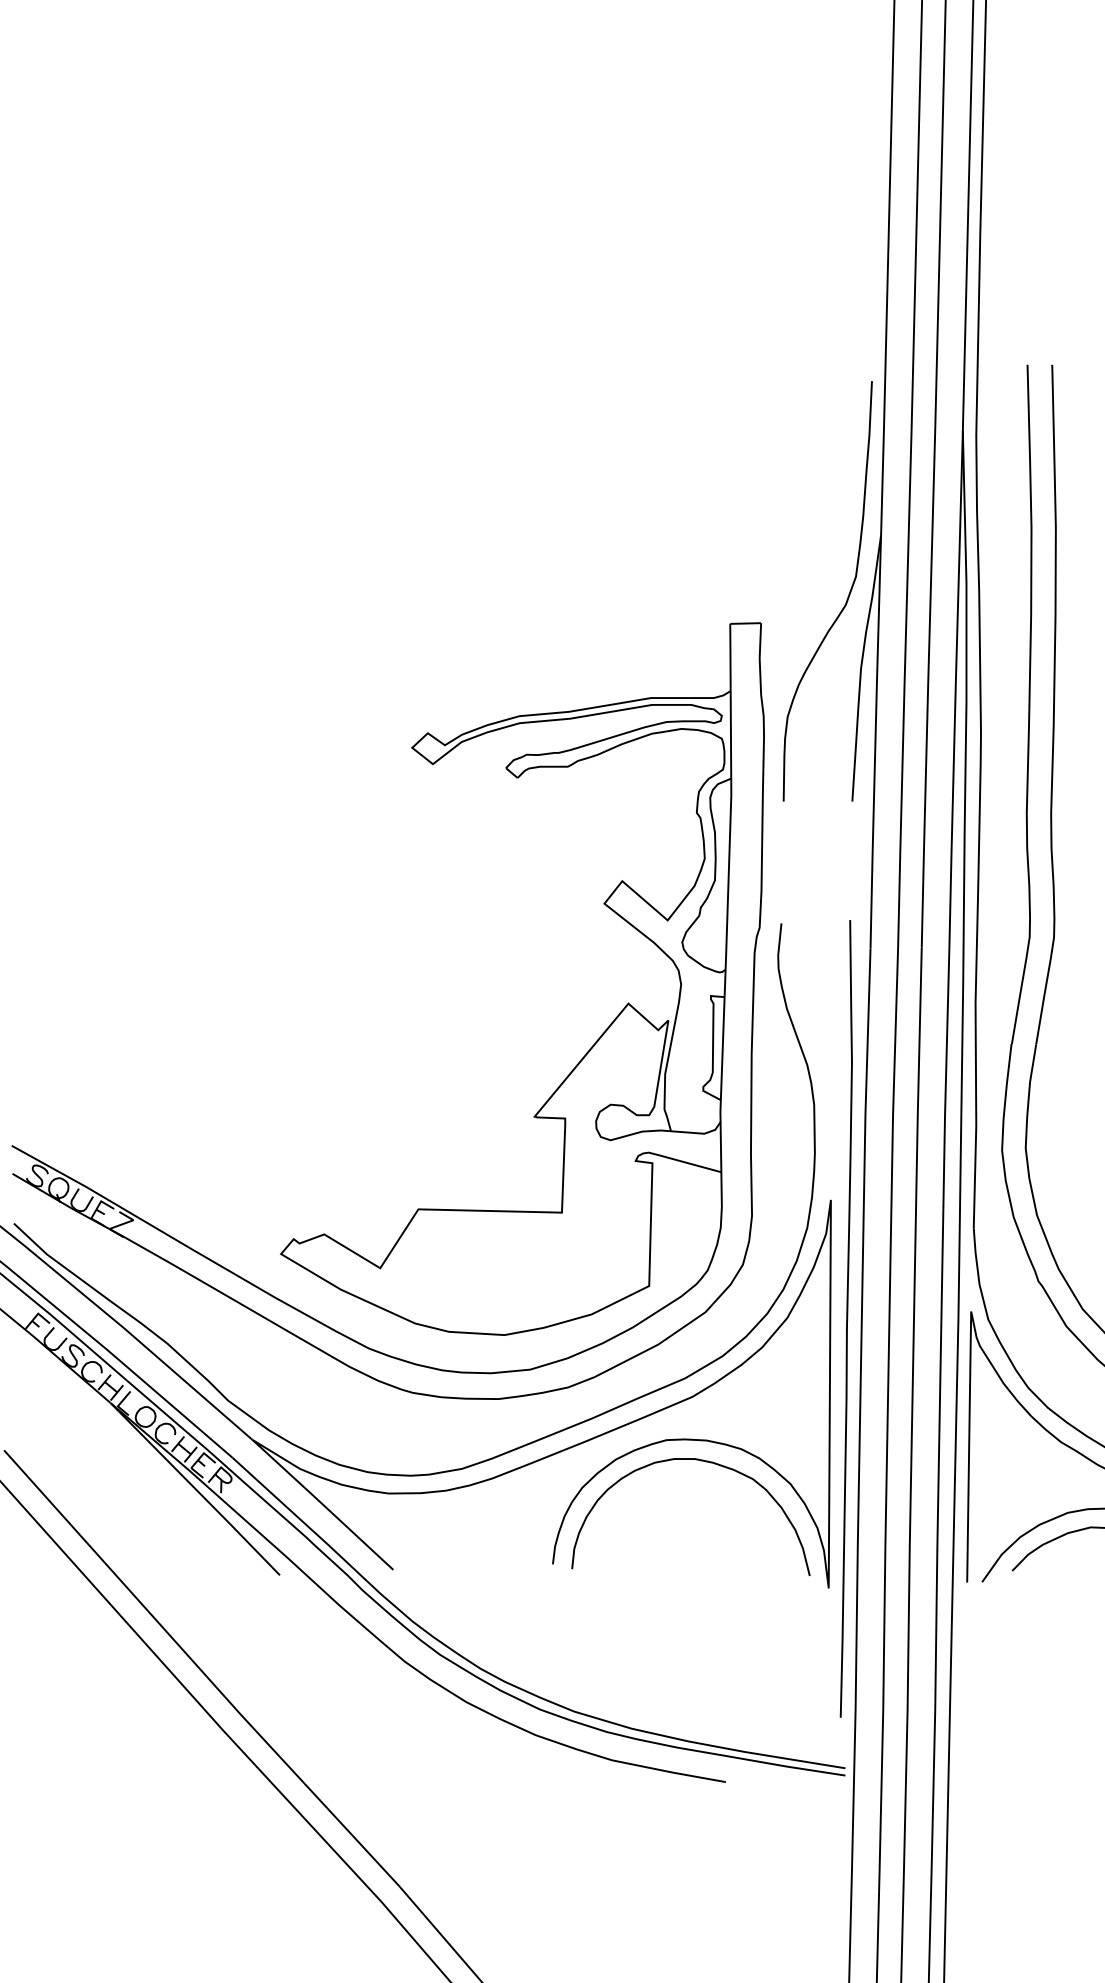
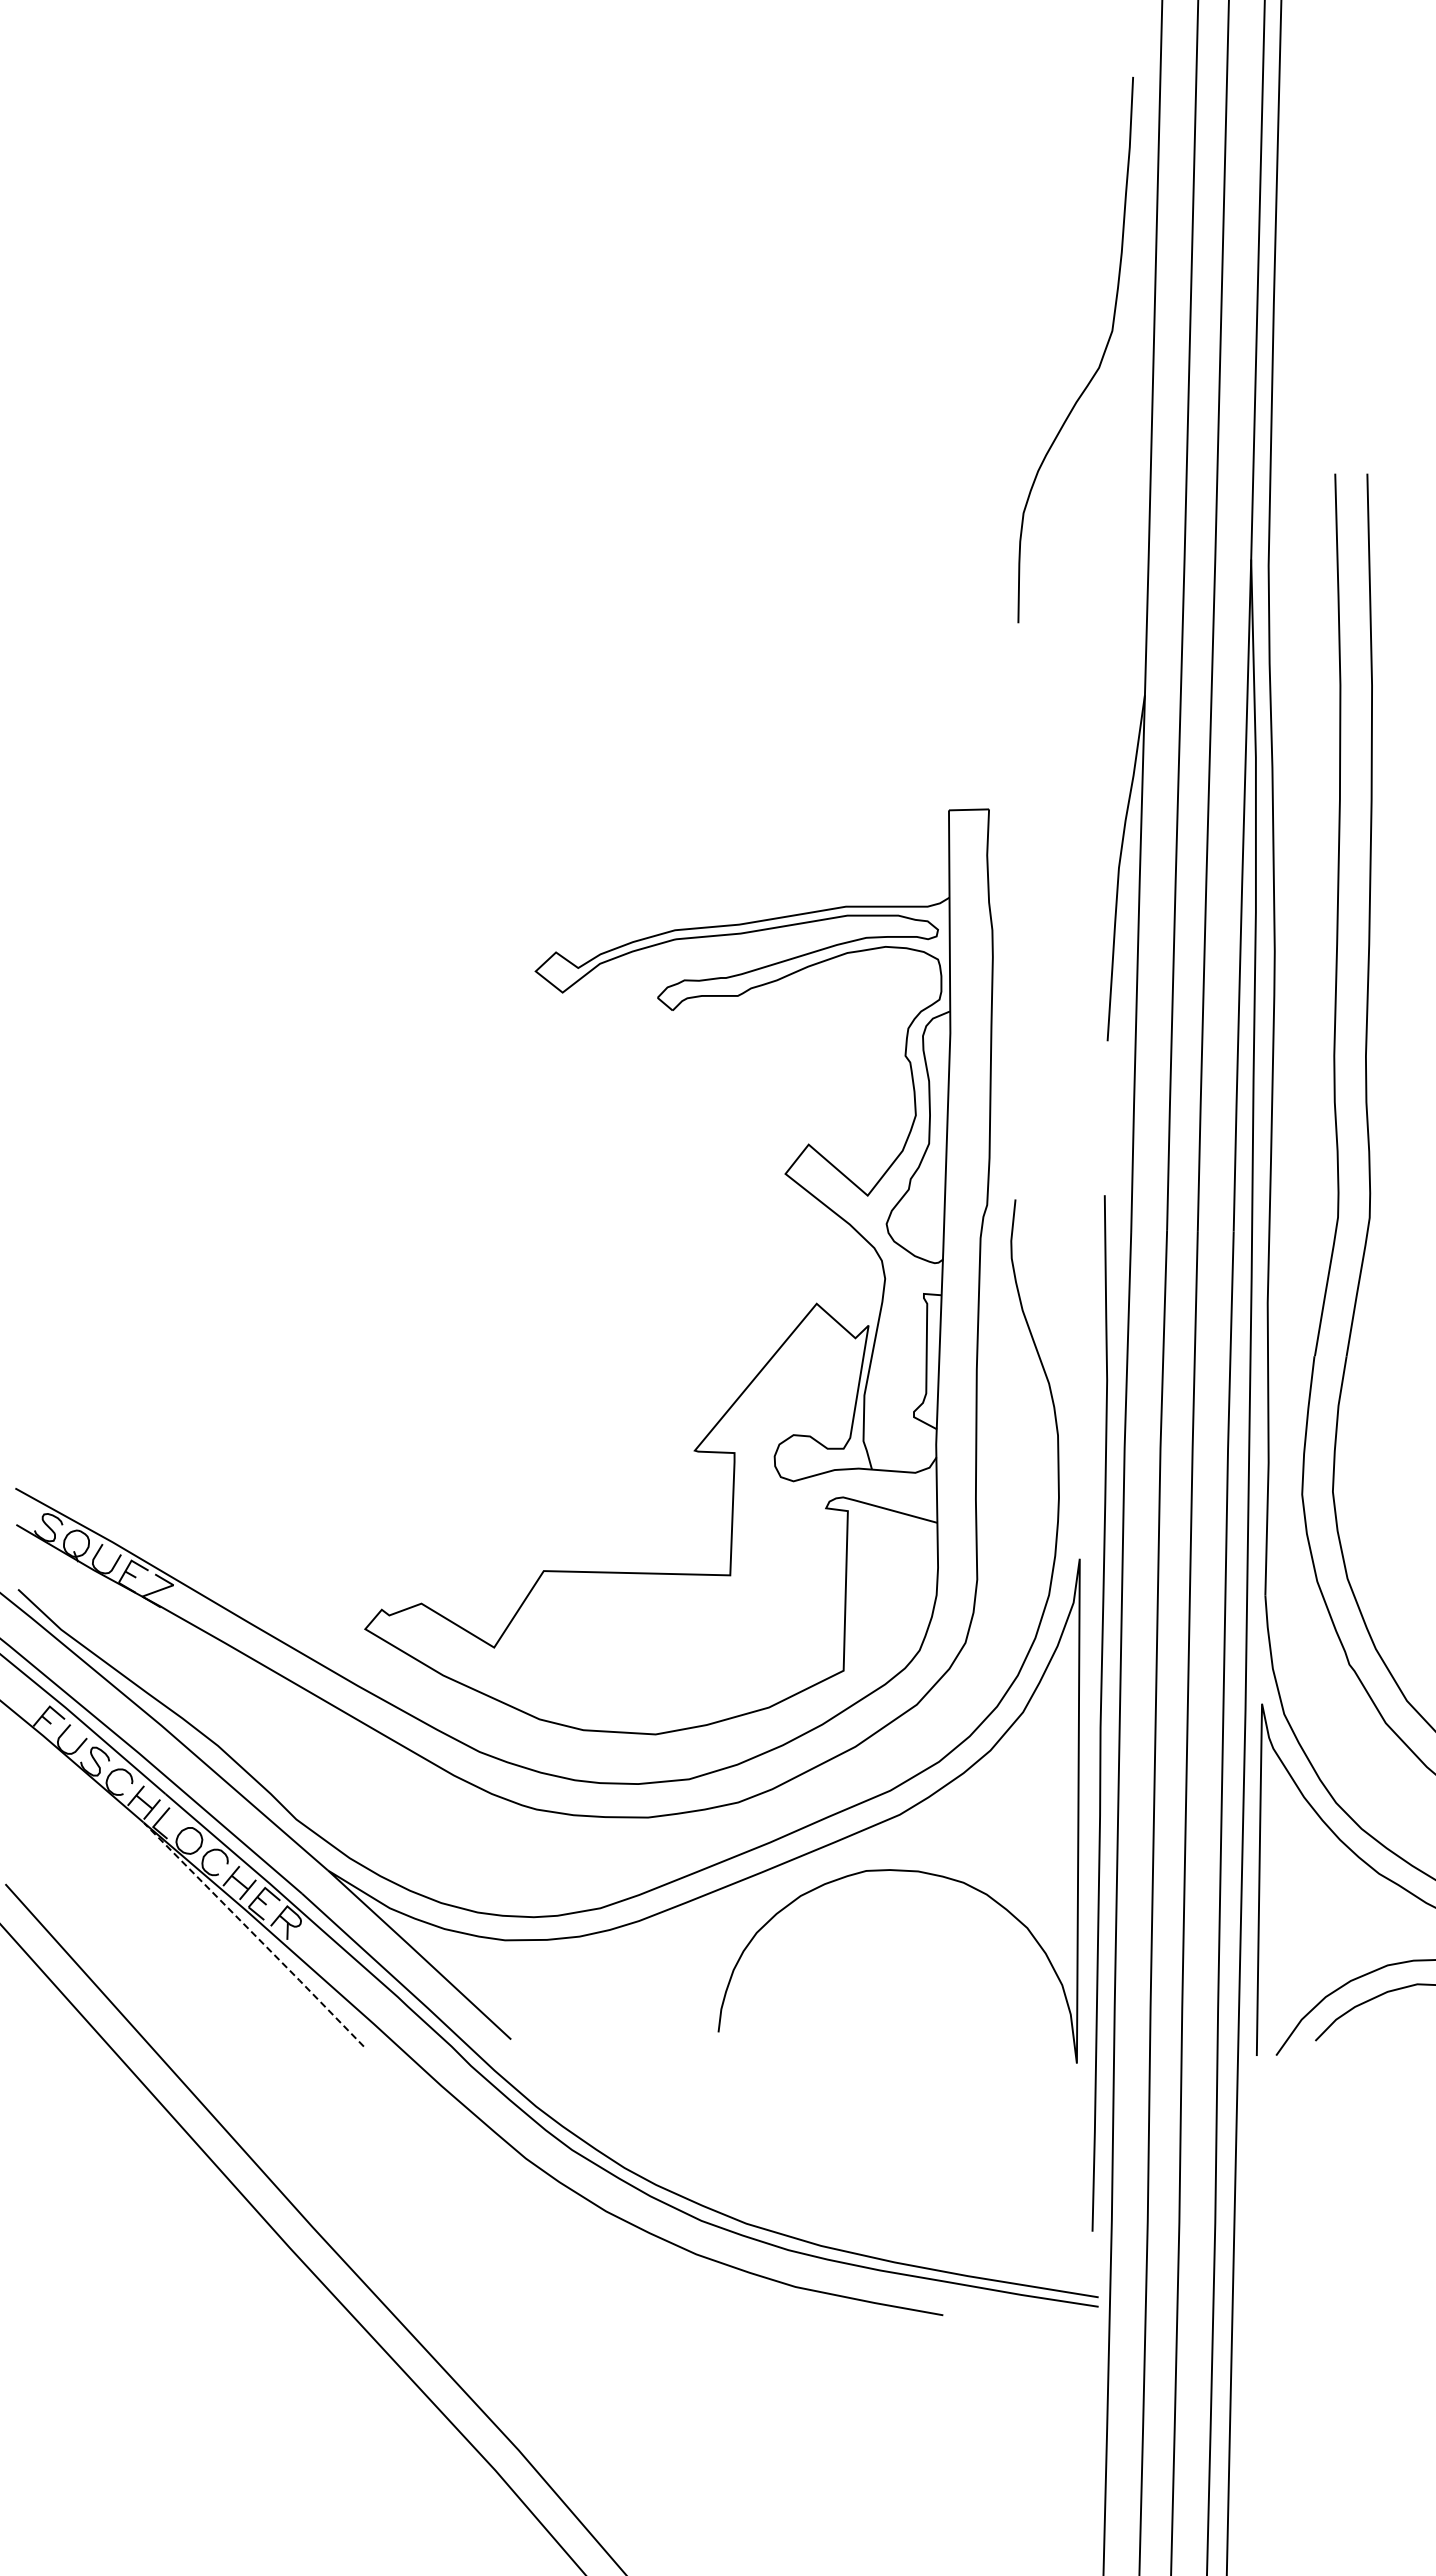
curve: (847, 597) -> (1101, 357), moved
curve: (701, 1461) -> (911, 1898), removed
line: (195, 1489) -> (254, 1935), solid -> dashed

